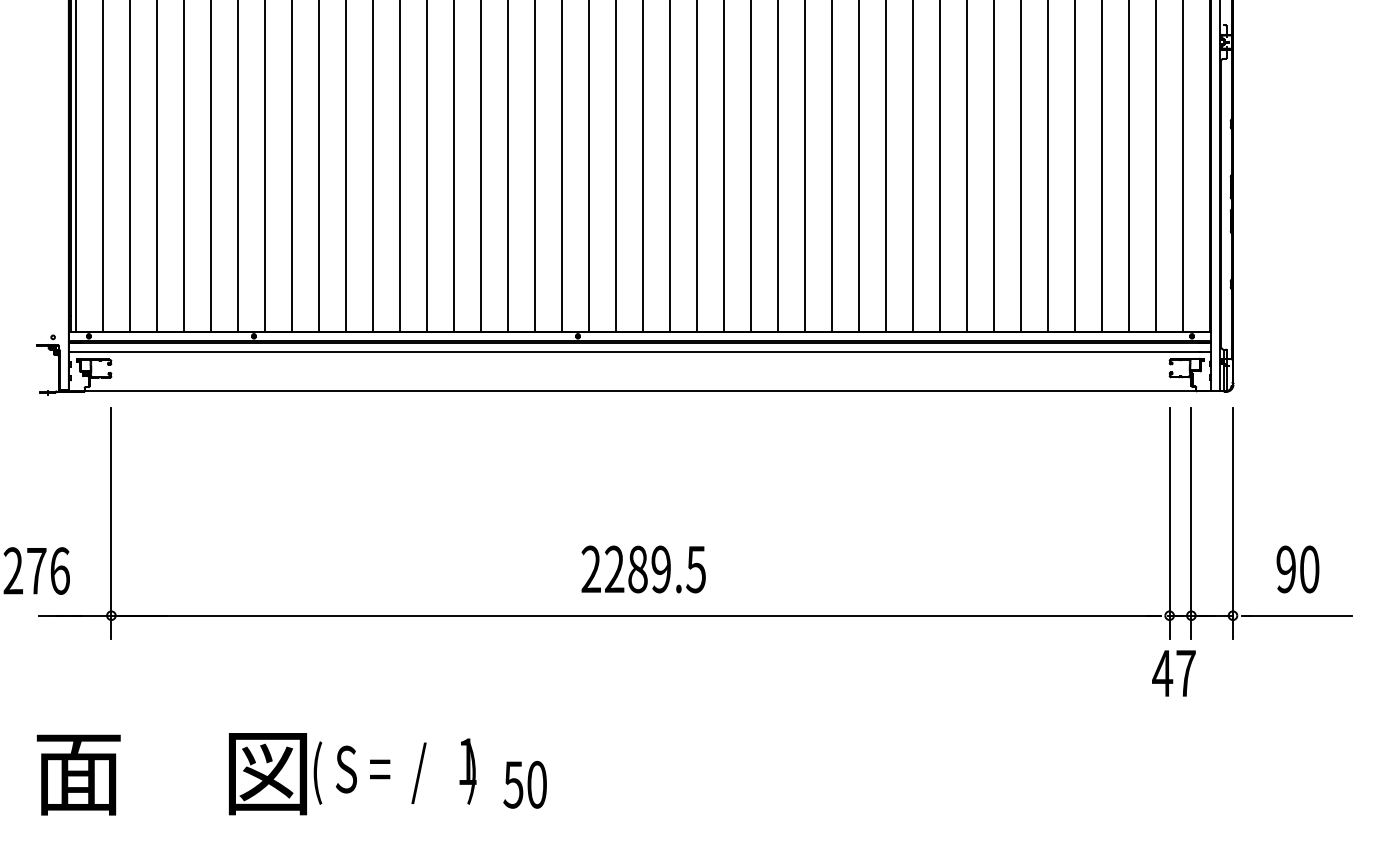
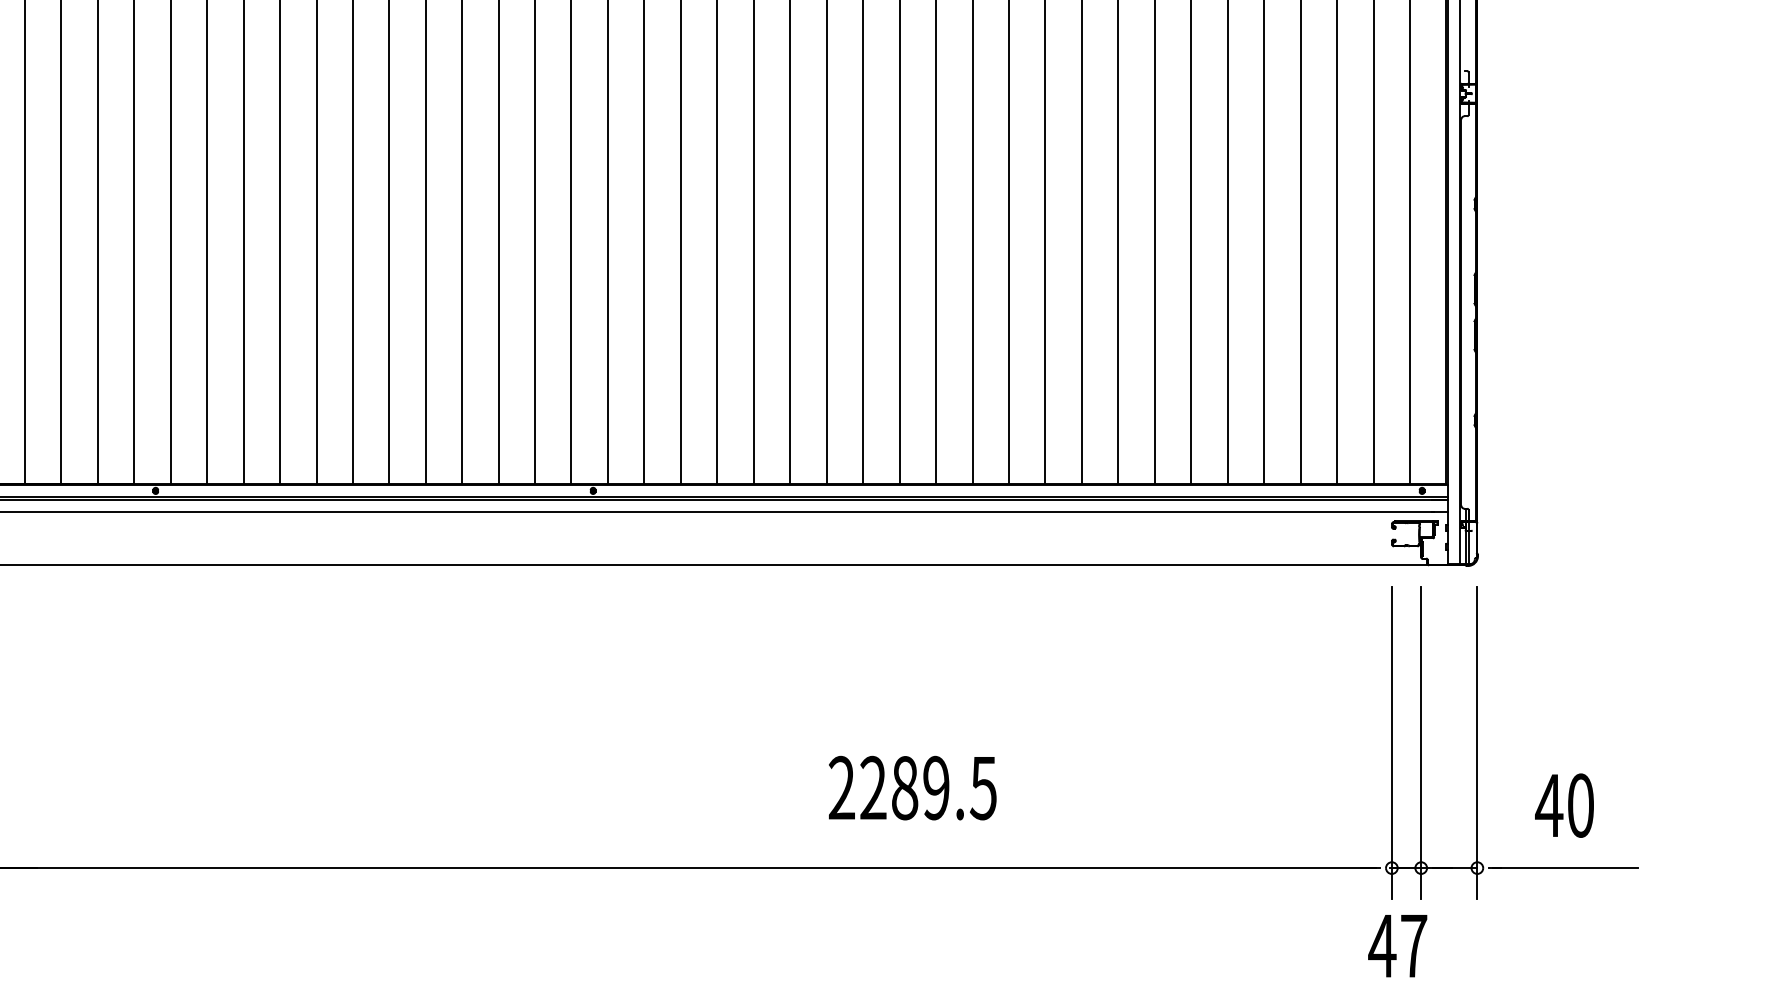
text: (643, 569) -> (912, 788), moved
text: (1285, 569) -> (1548, 805), 90 -> 40

